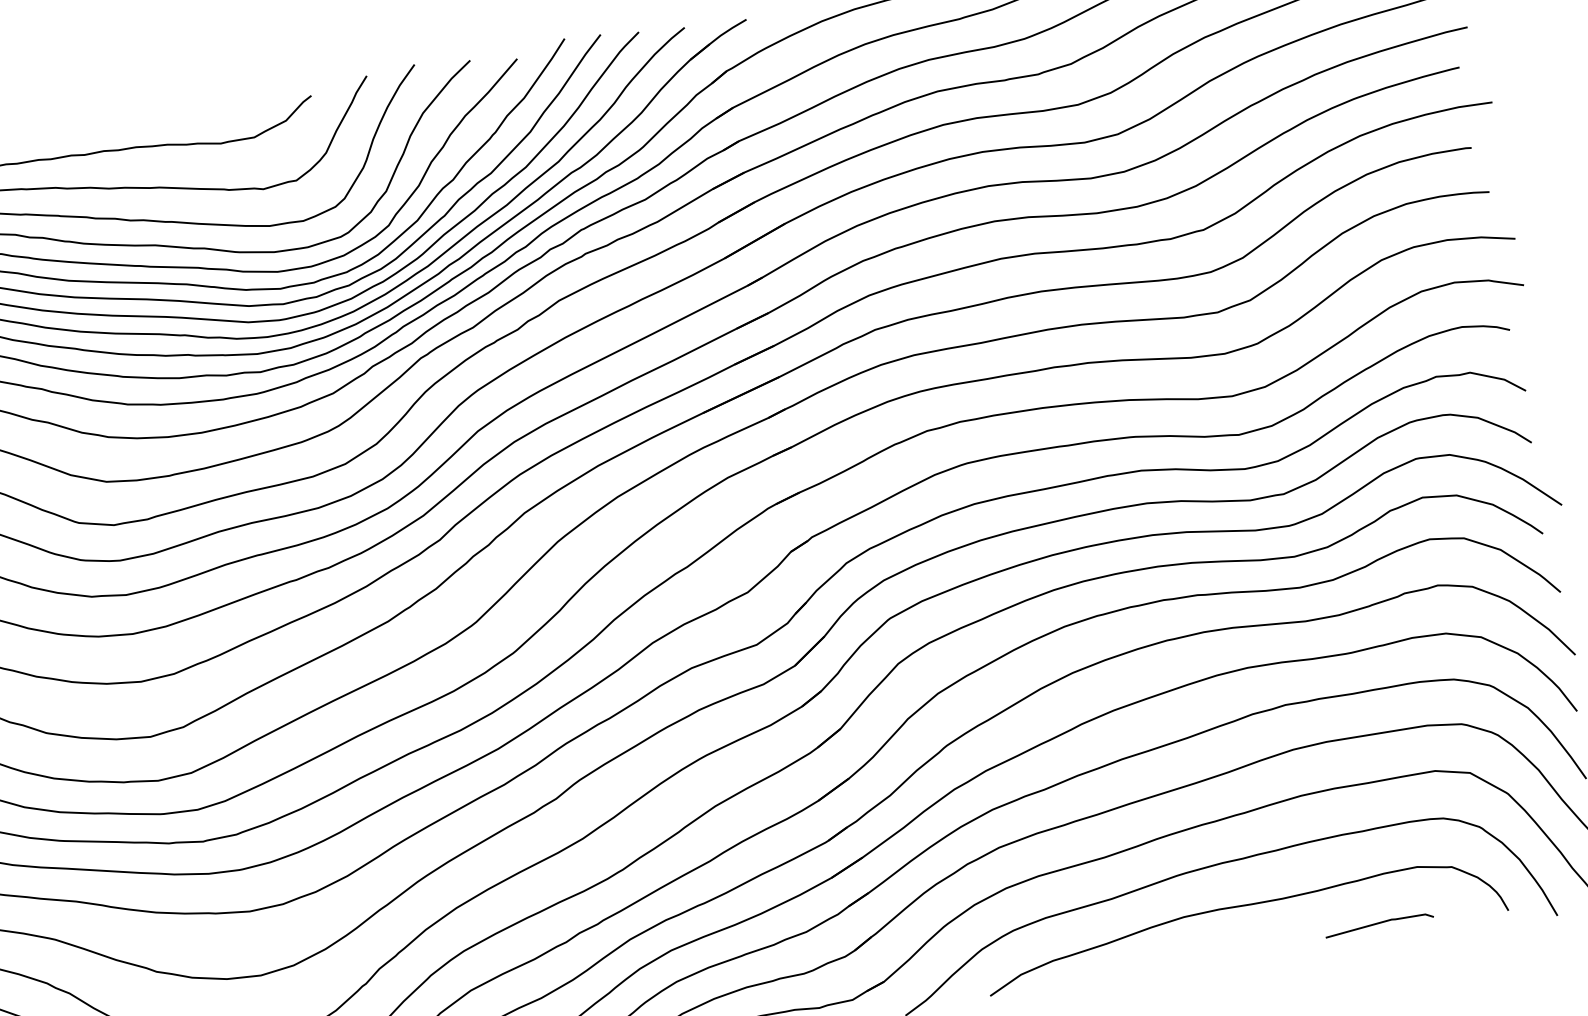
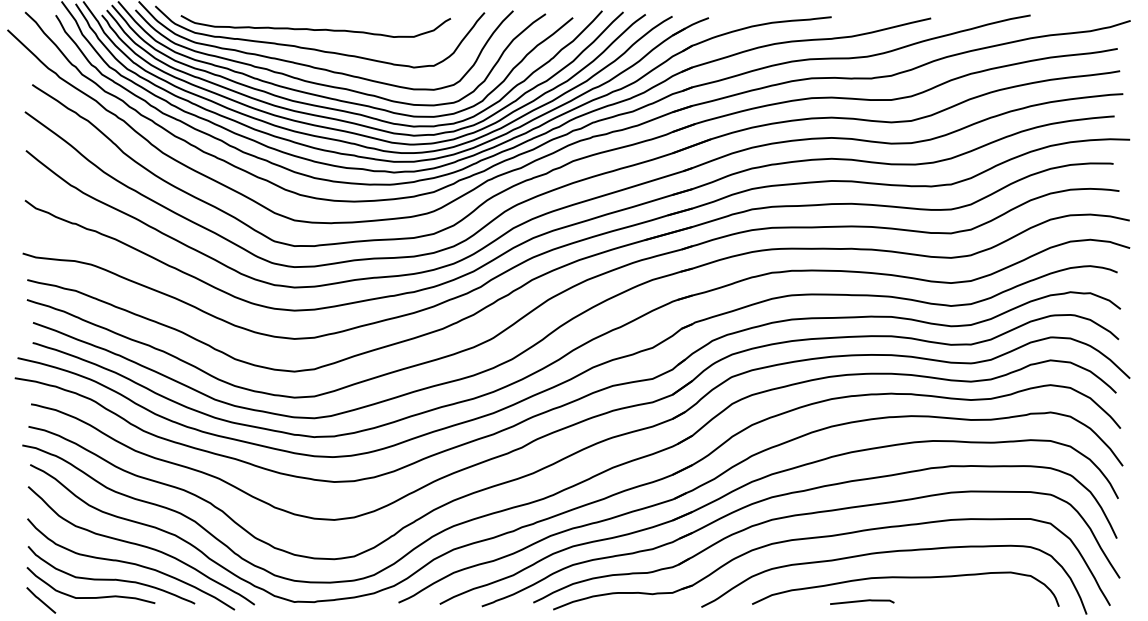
line: (1379, 923) -> (862, 601), moved

